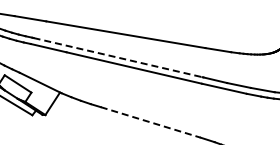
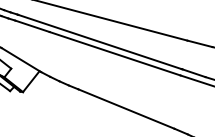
line: (117, 57) -> (99, 41), dashed -> solid
line: (151, 122) -> (127, 109), dashed -> solid

